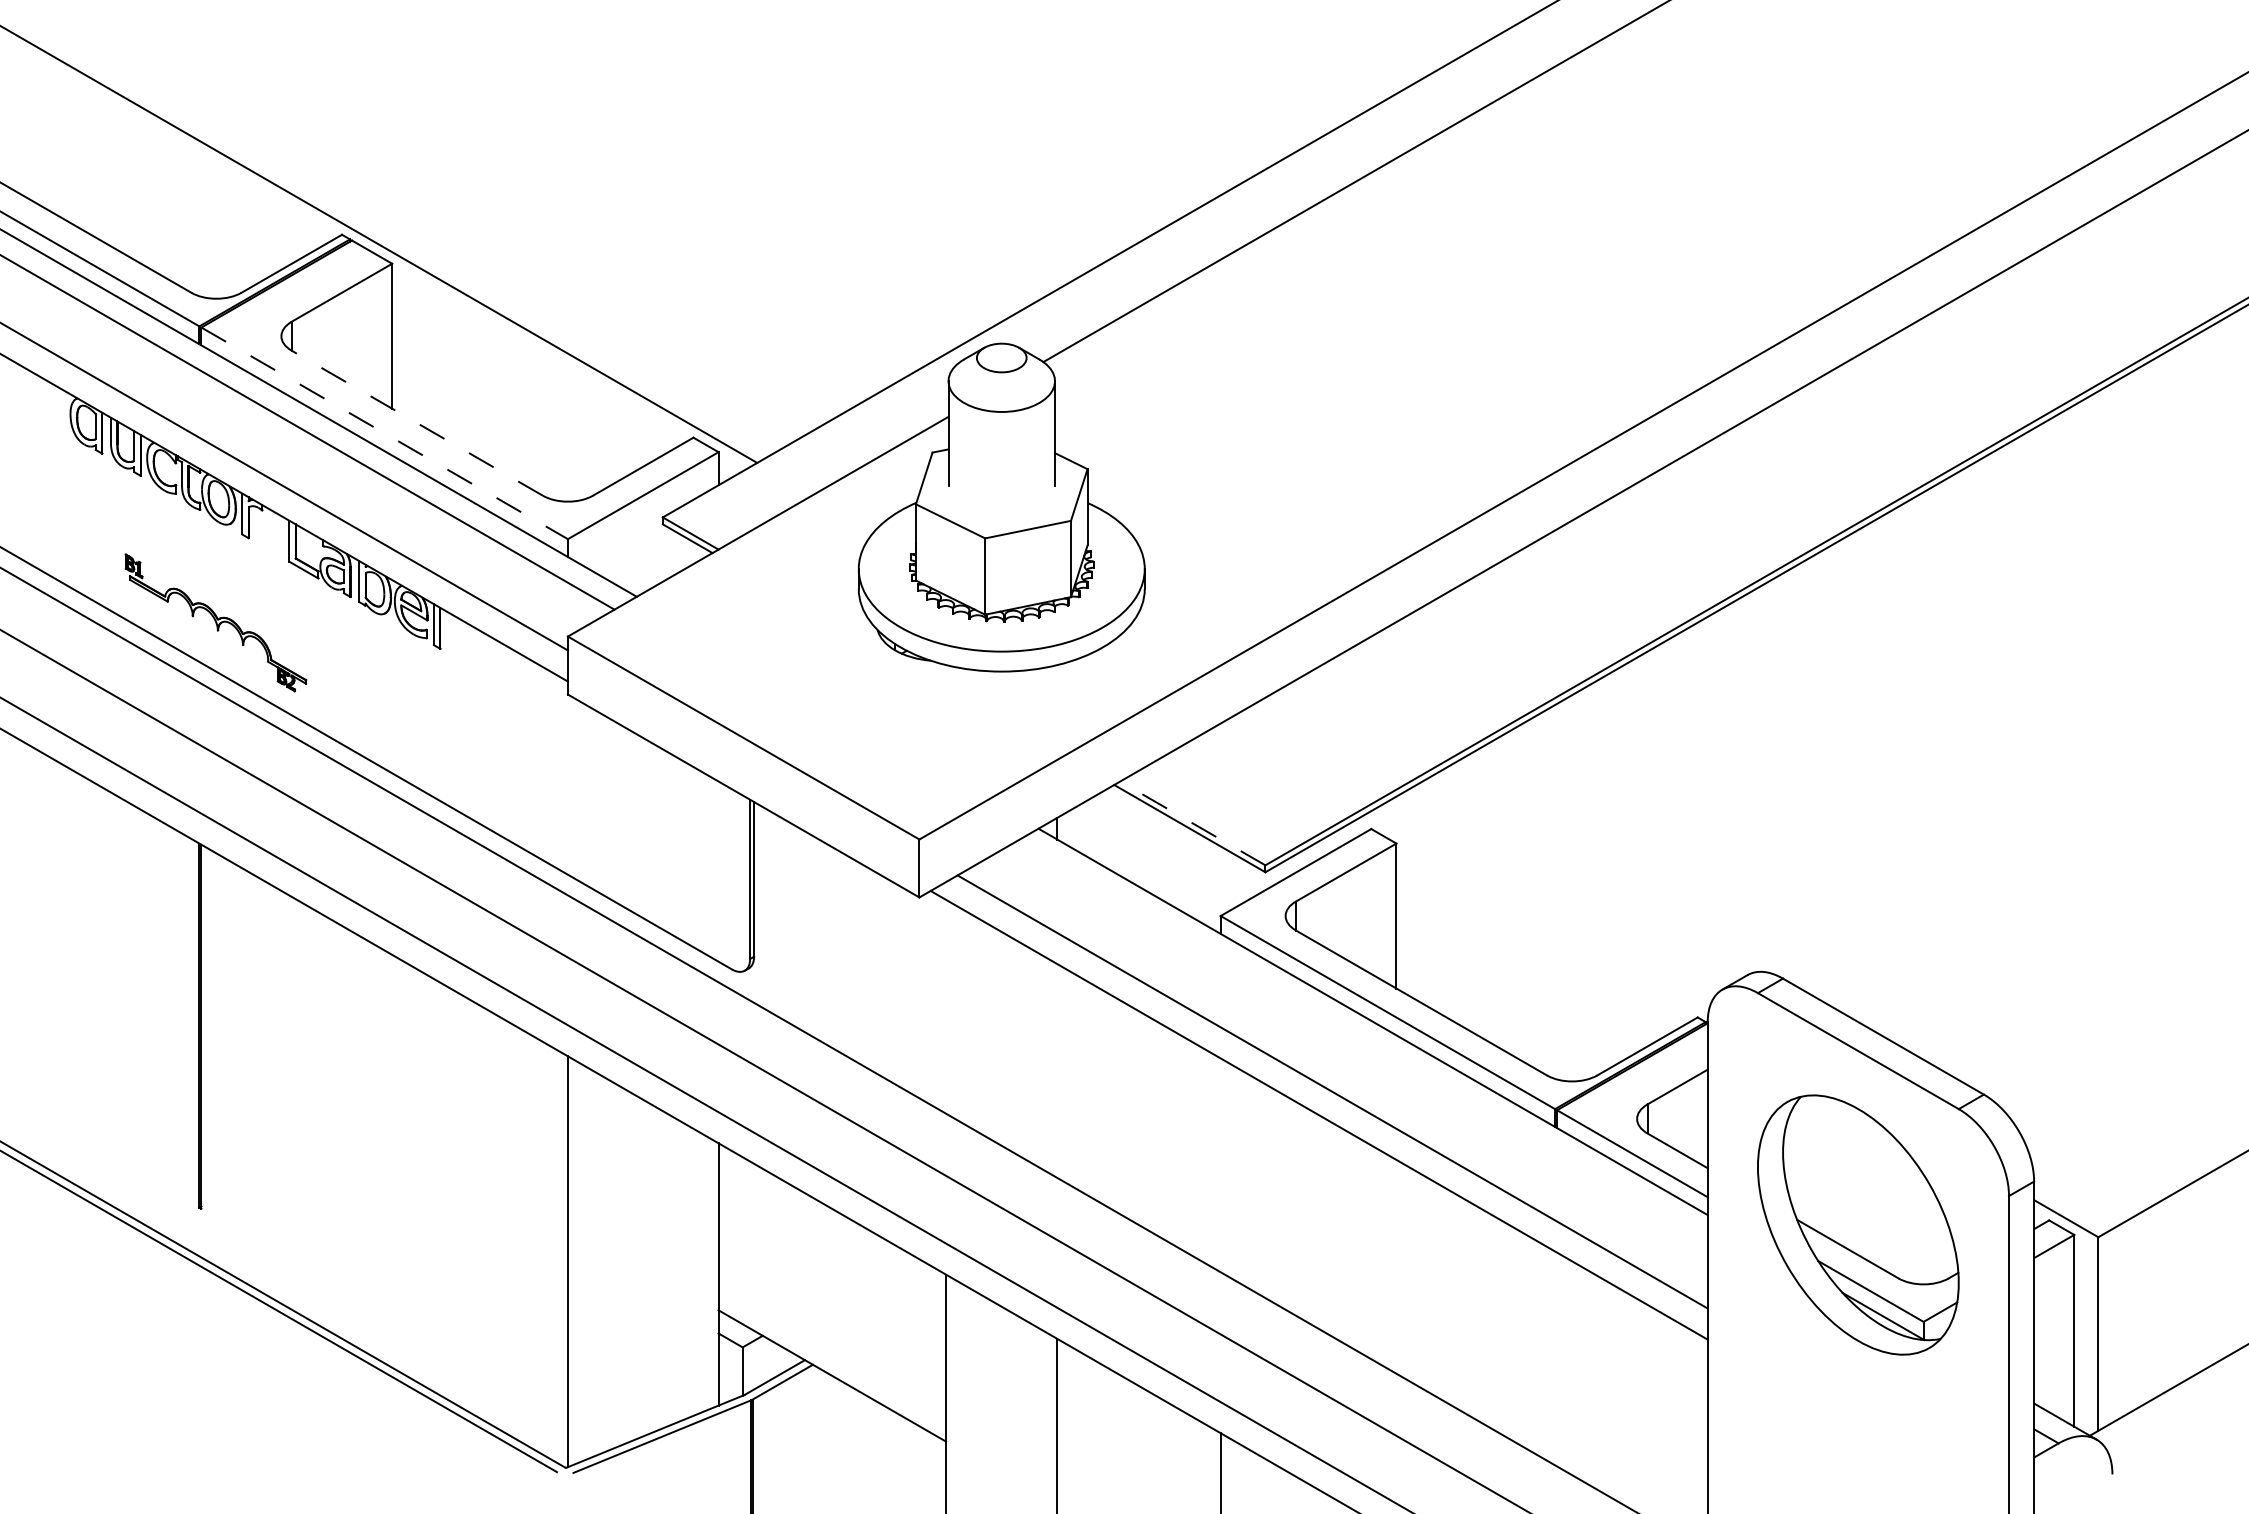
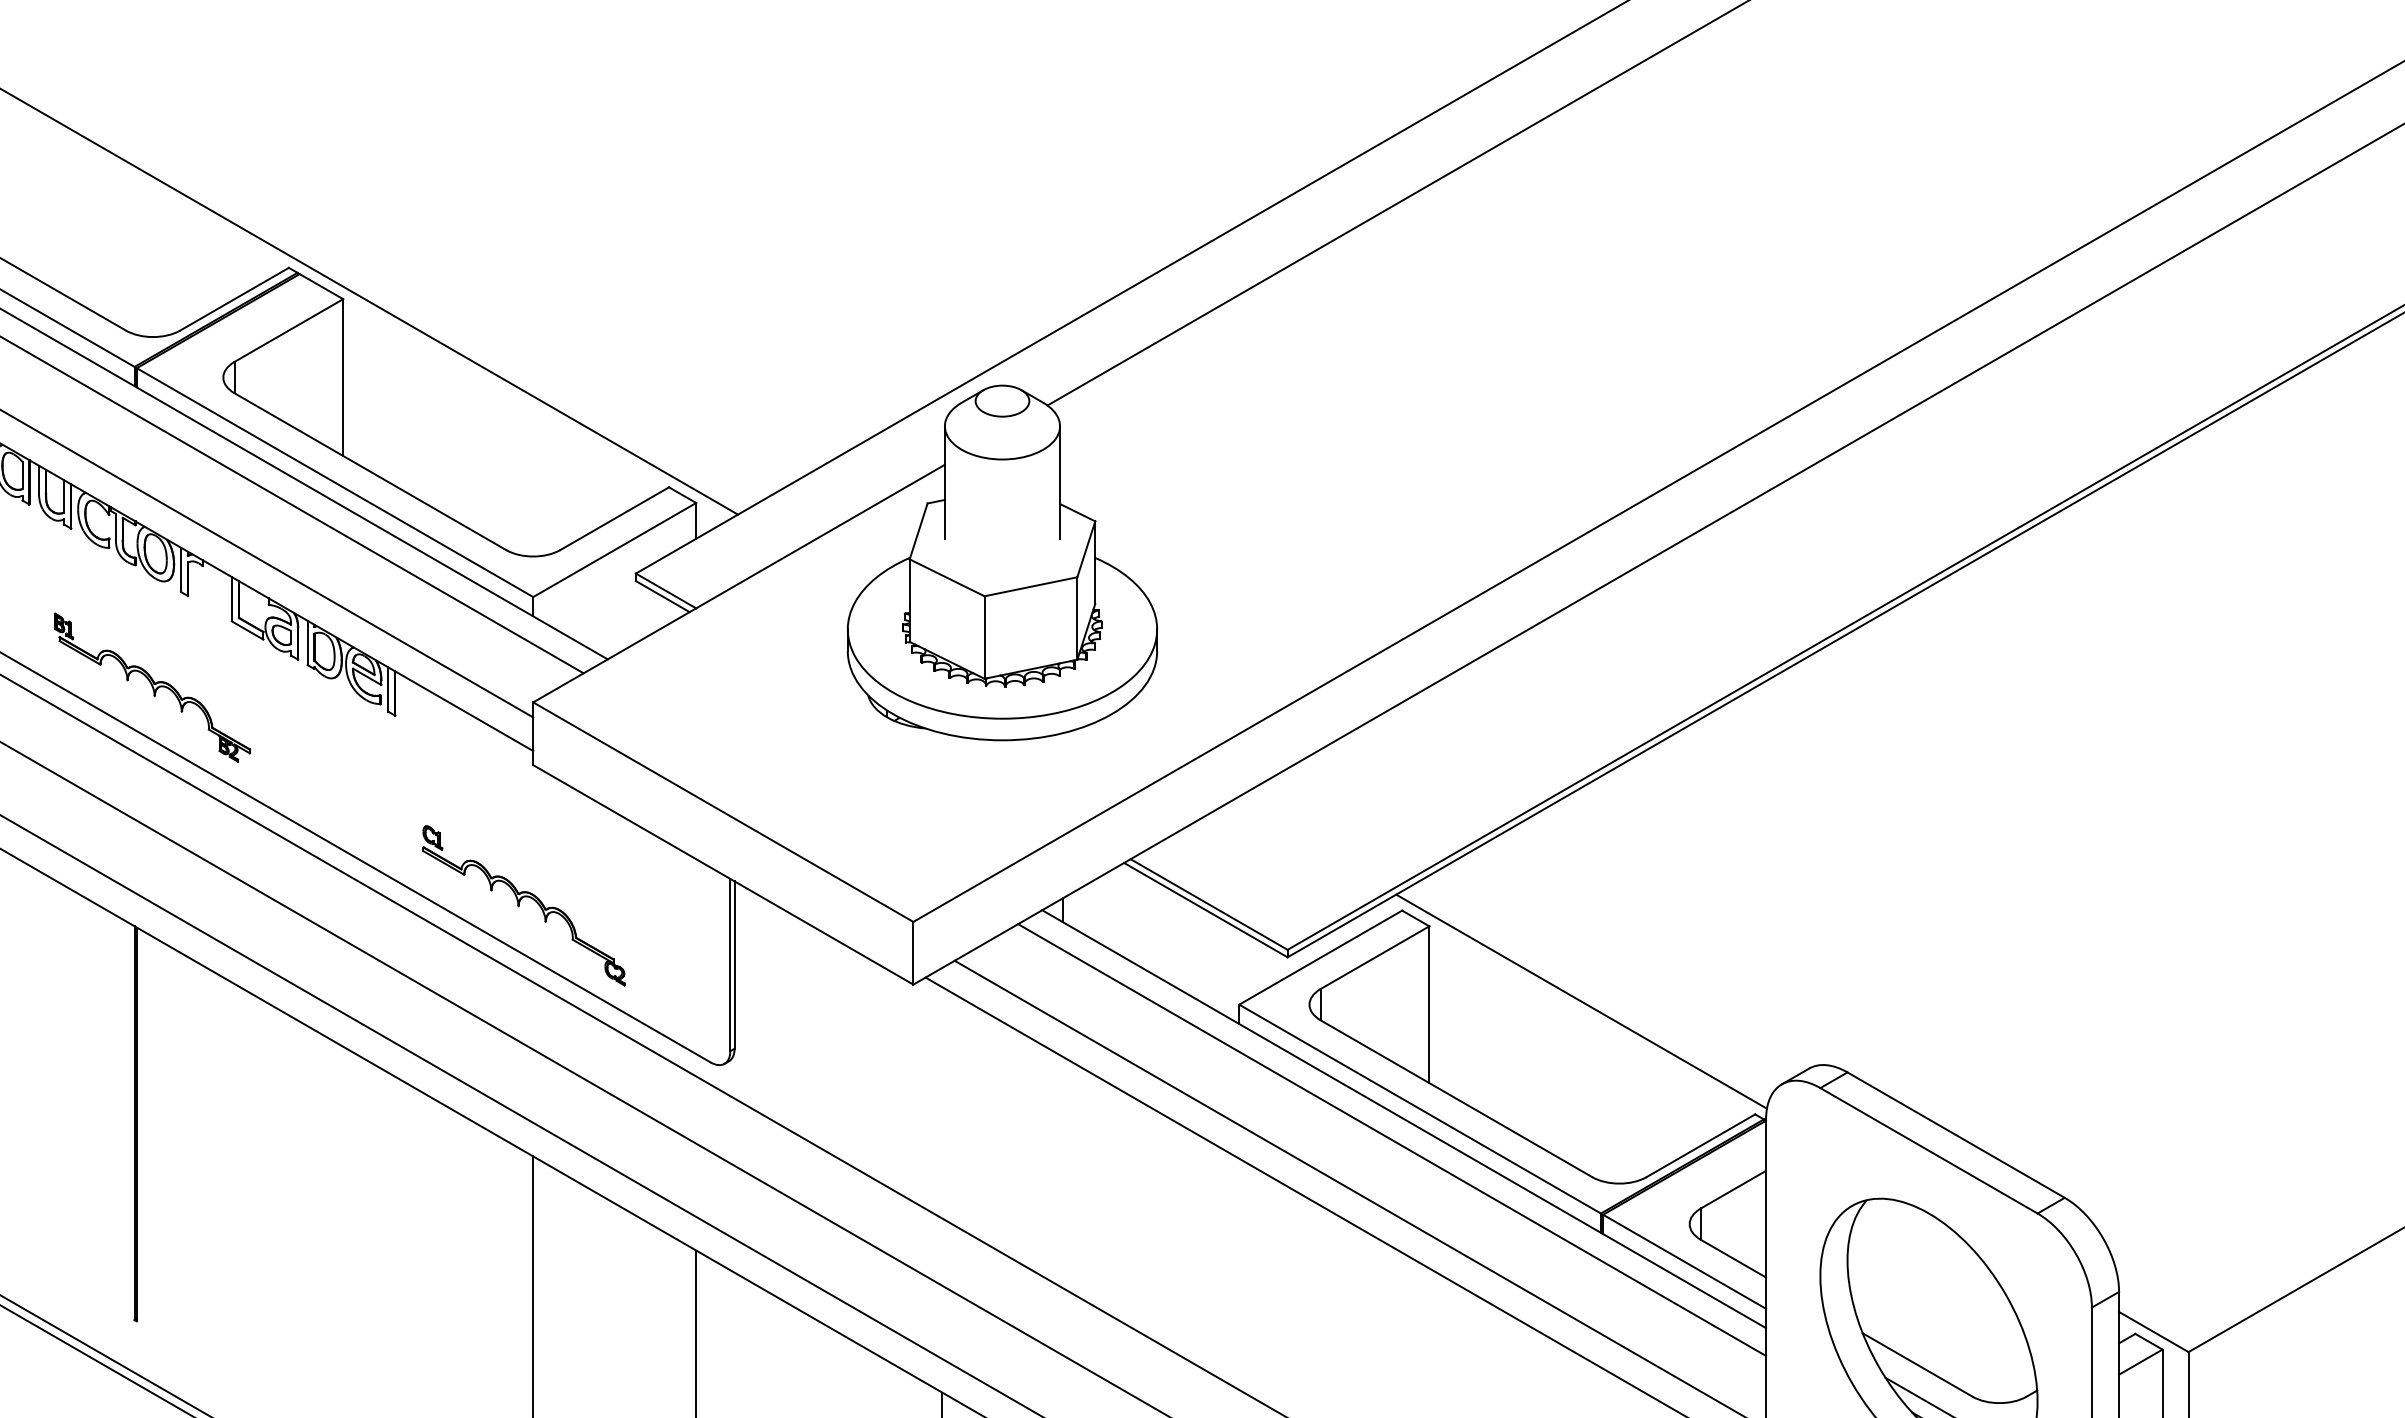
line: (417, 423) -> (370, 471), dashed -> solid
line: (384, 433) -> (334, 482), dashed -> solid
line: (1192, 823) -> (1208, 904), dashed -> solid
part: (559, 824) -> (524, 905), added
line: (1536, 913) -> (1580, 1001), added
line: (1361, 1040) -> (1391, 1139), added

